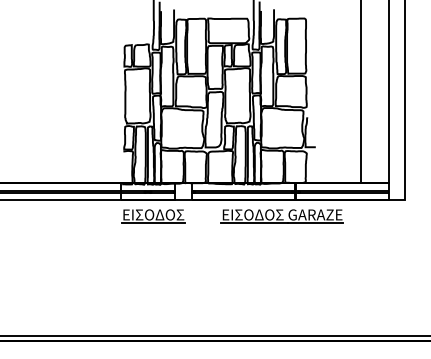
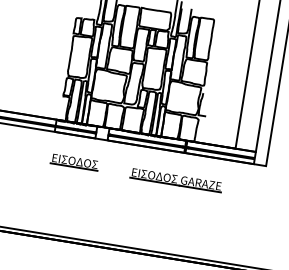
part: (153, 216) -> (74, 162), moved
part: (281, 216) -> (175, 180), moved

